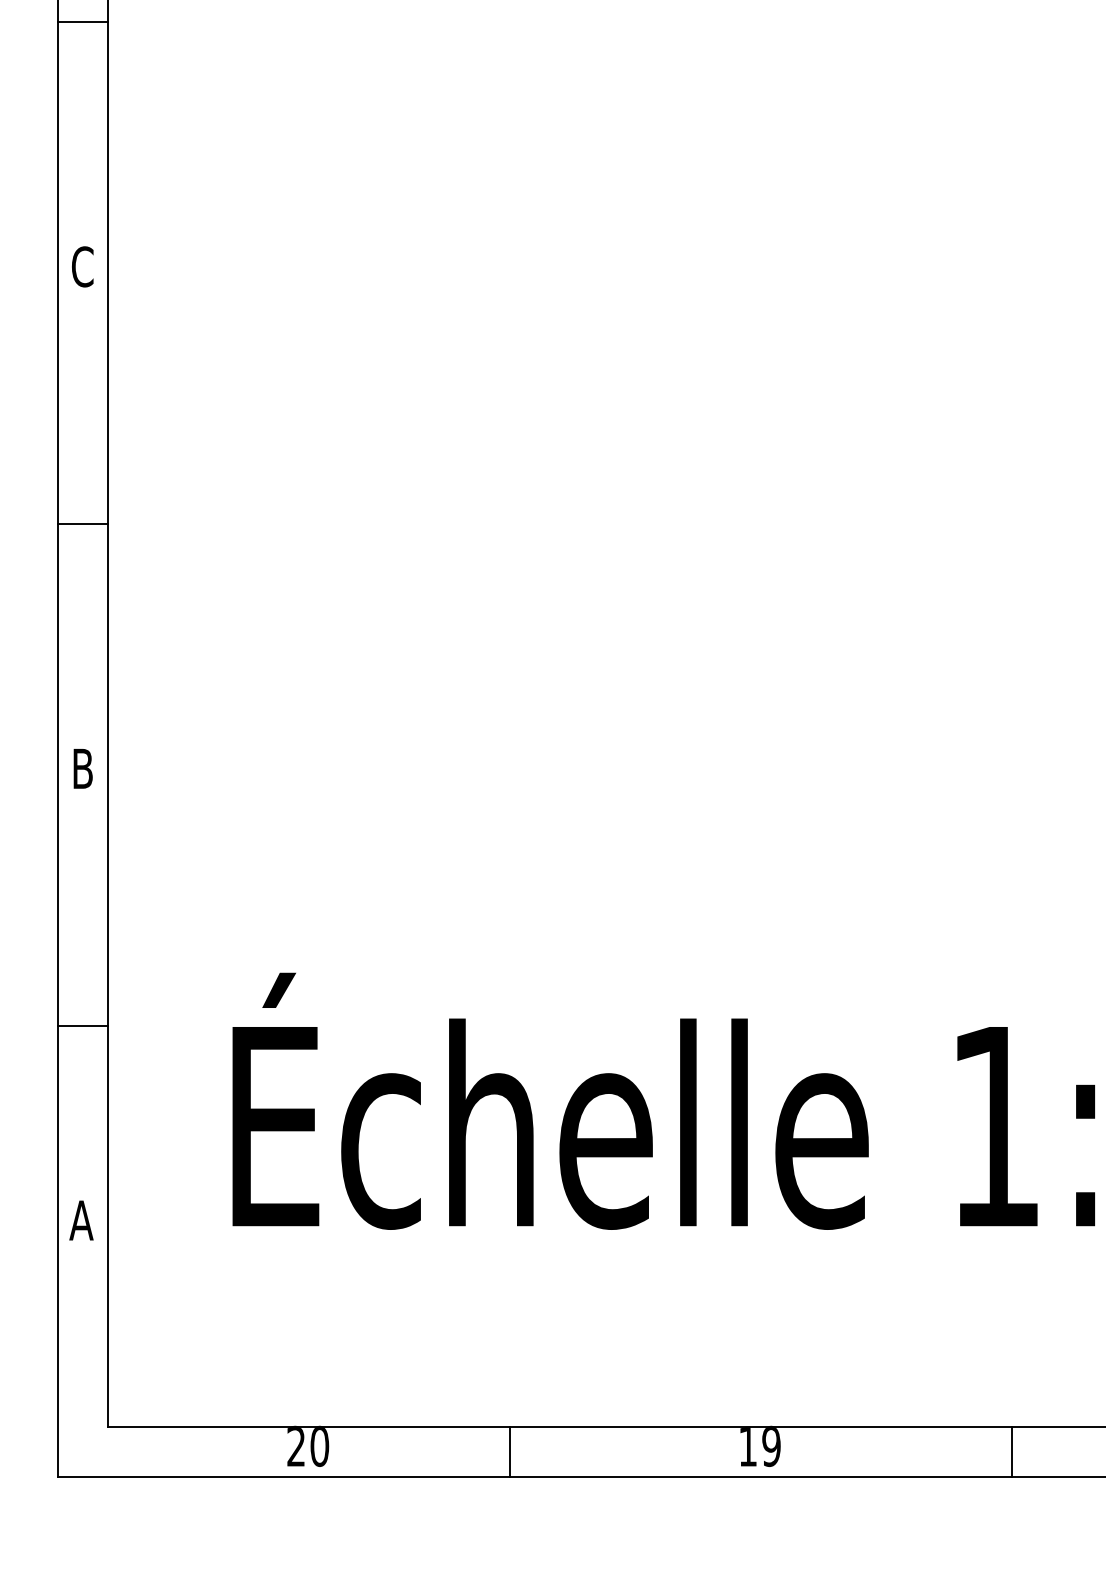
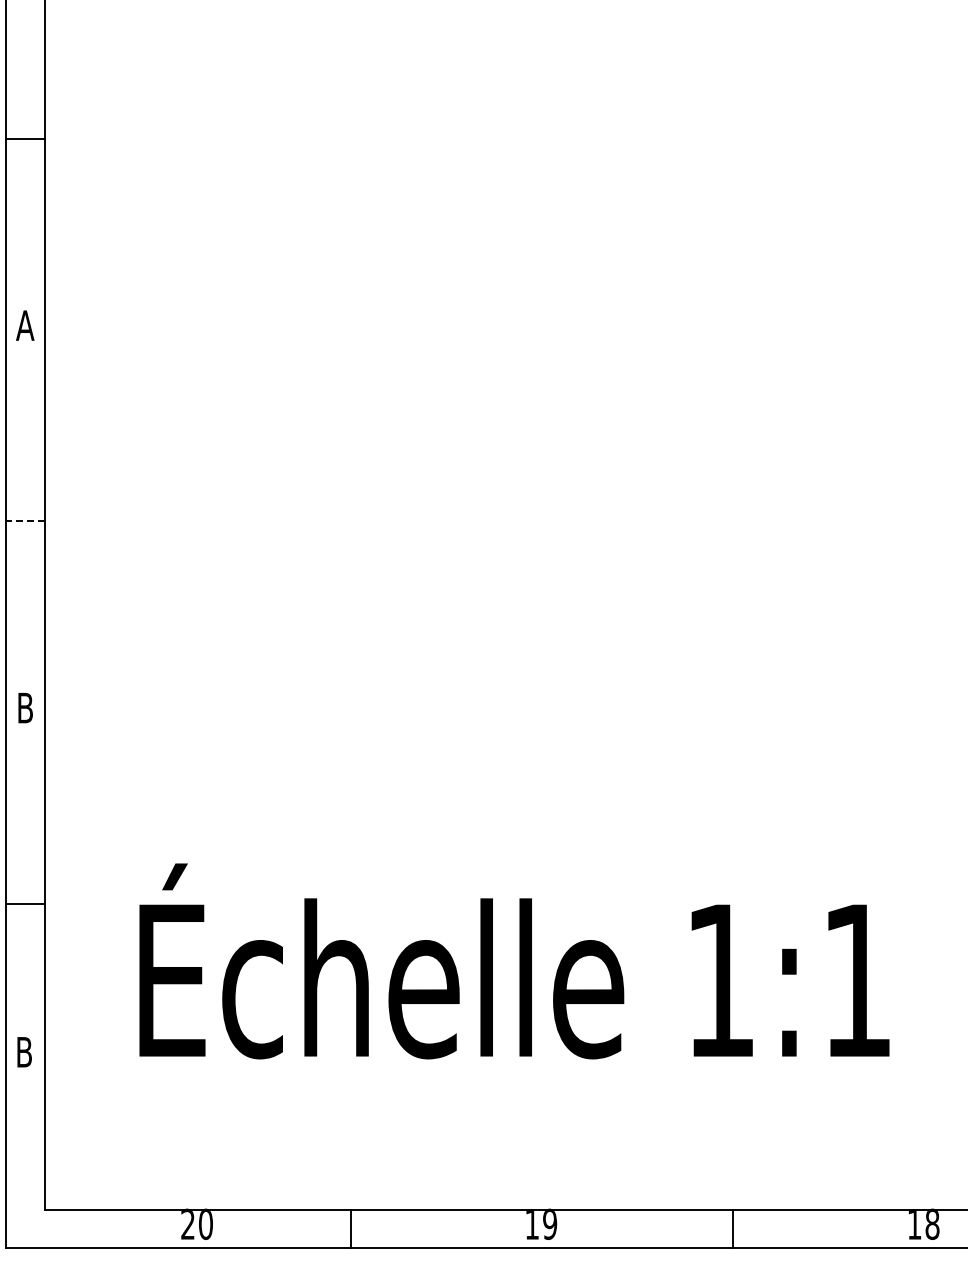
text: (82, 266) -> (25, 325), C -> A
line: (82, 523) -> (25, 521), solid -> dashed
text: (81, 1220) -> (24, 1052), A -> B

